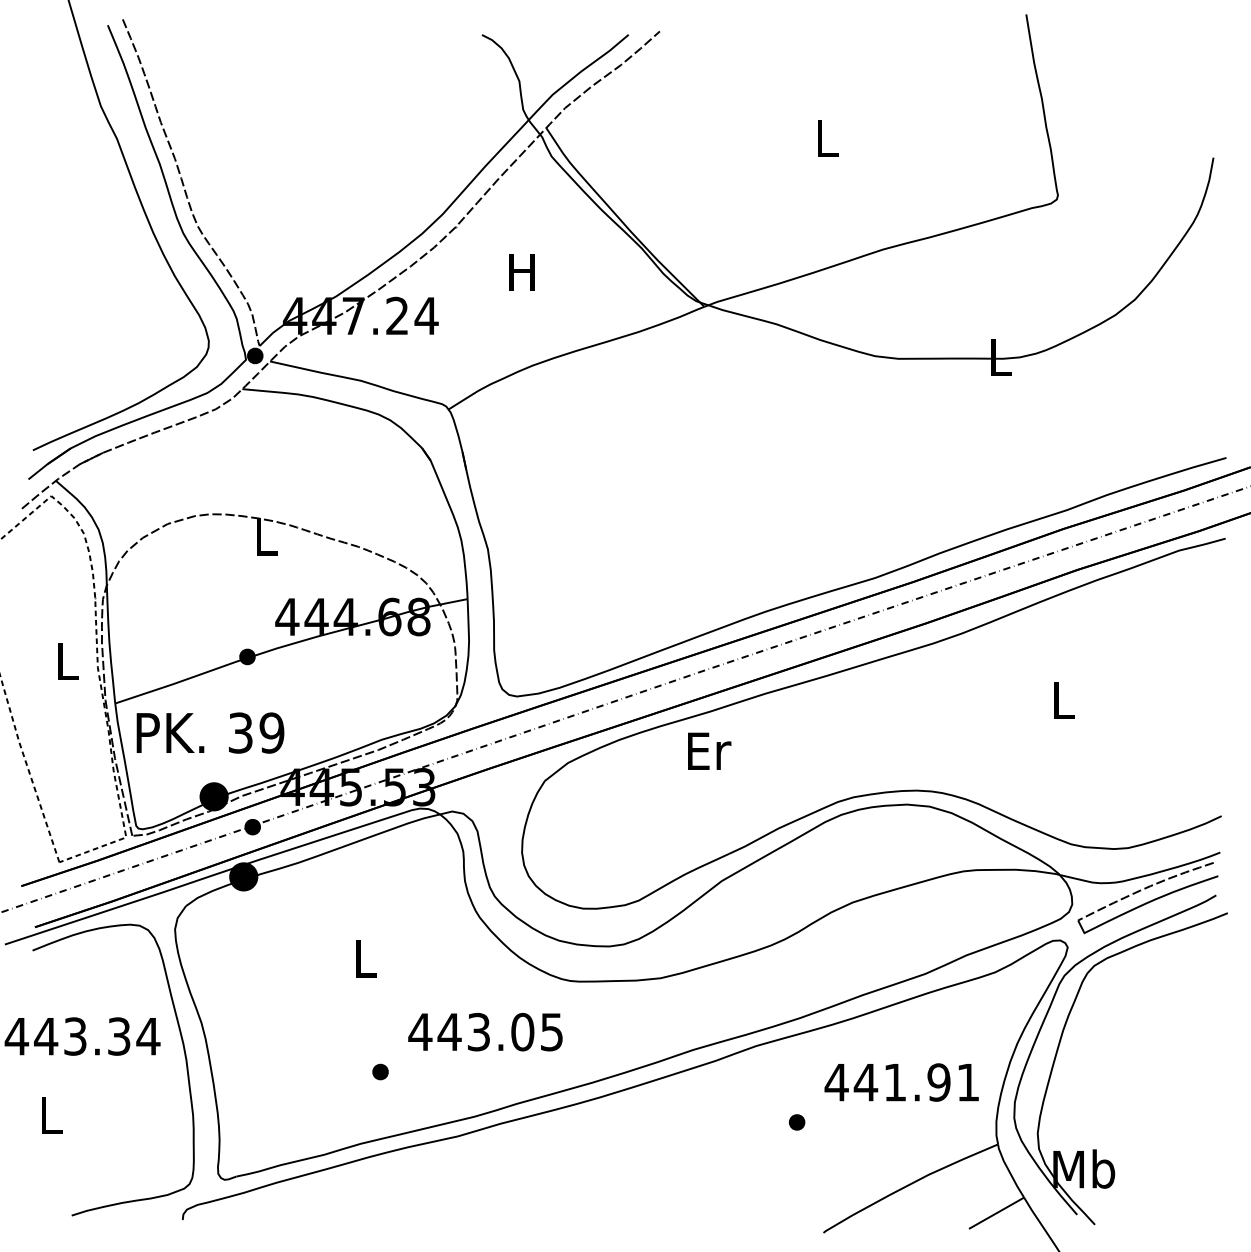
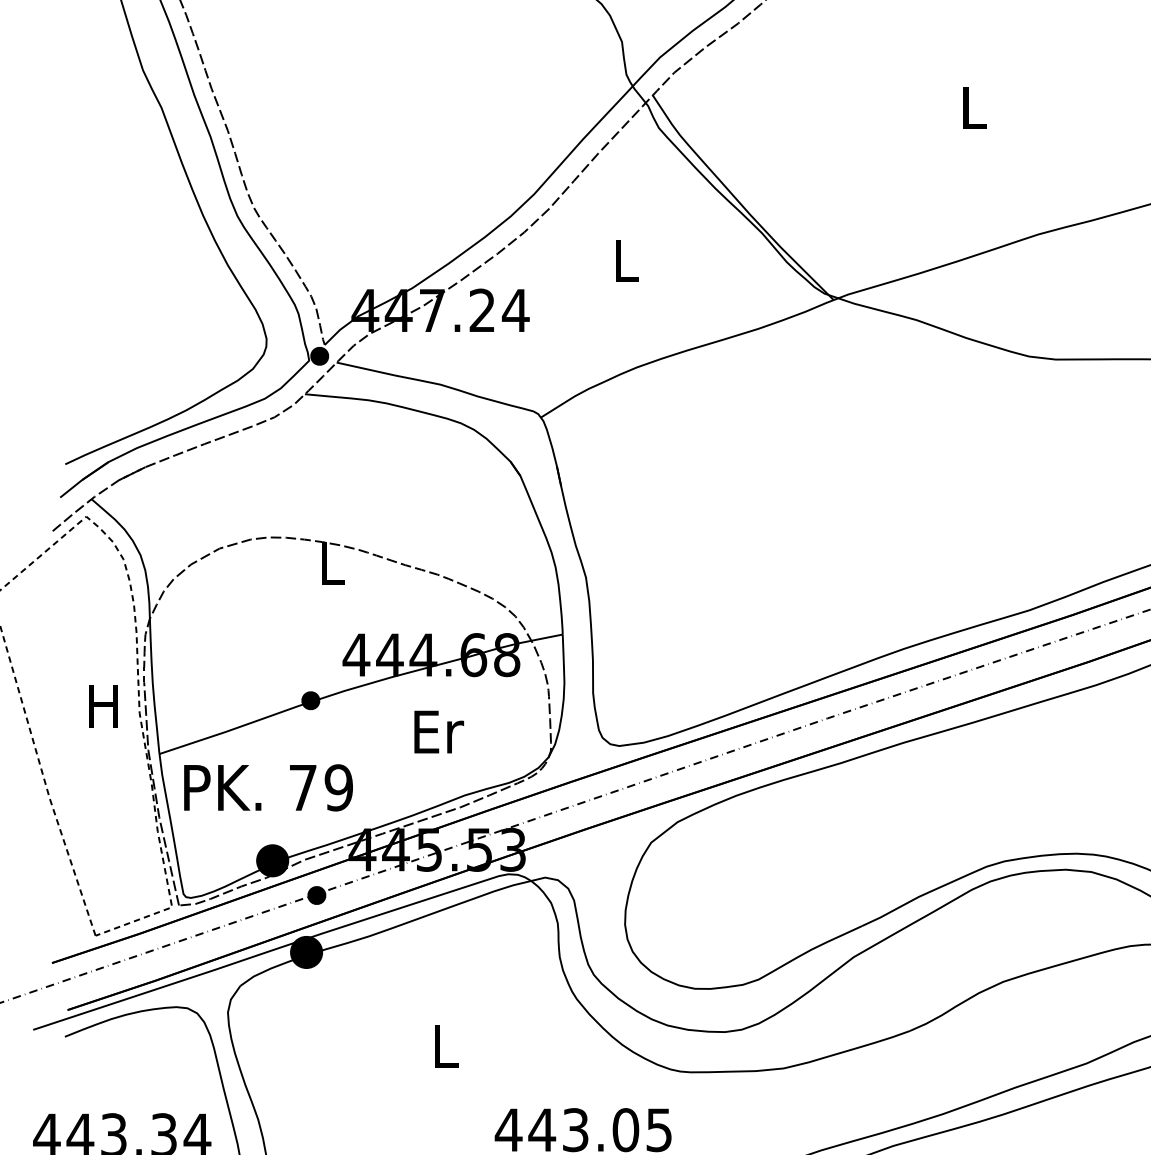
text: (521, 272) -> (624, 260), H -> L
text: (66, 661) -> (103, 705), L -> H
text: (240, 732) -> (302, 787), 39 -> 79
text: (709, 750) -> (439, 731), moved

